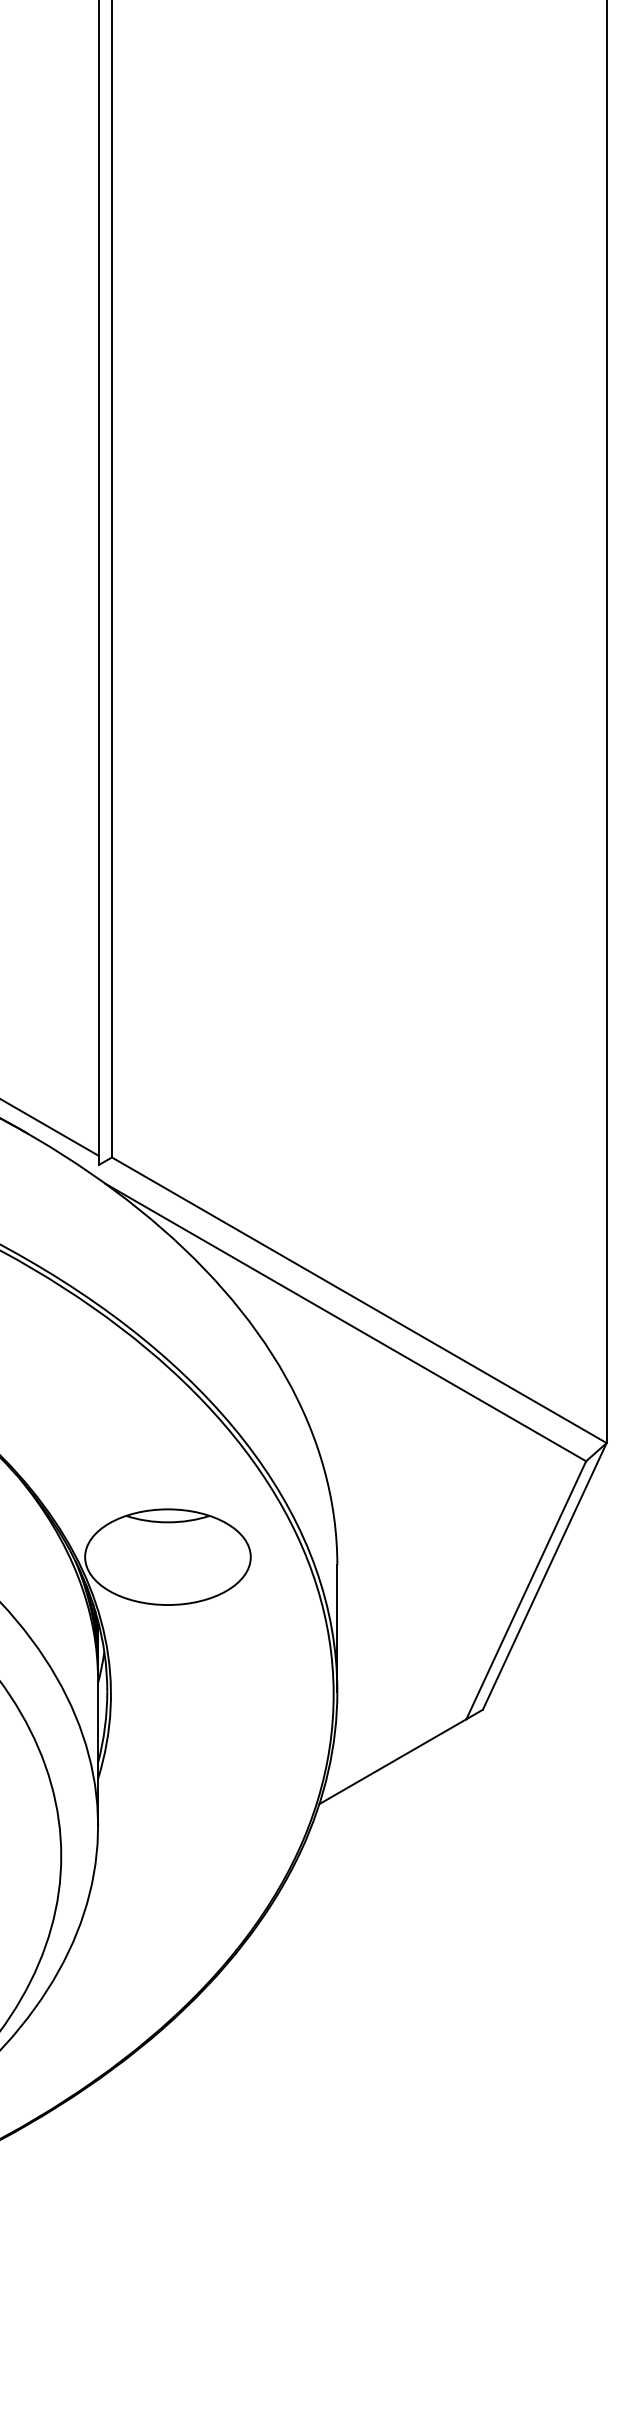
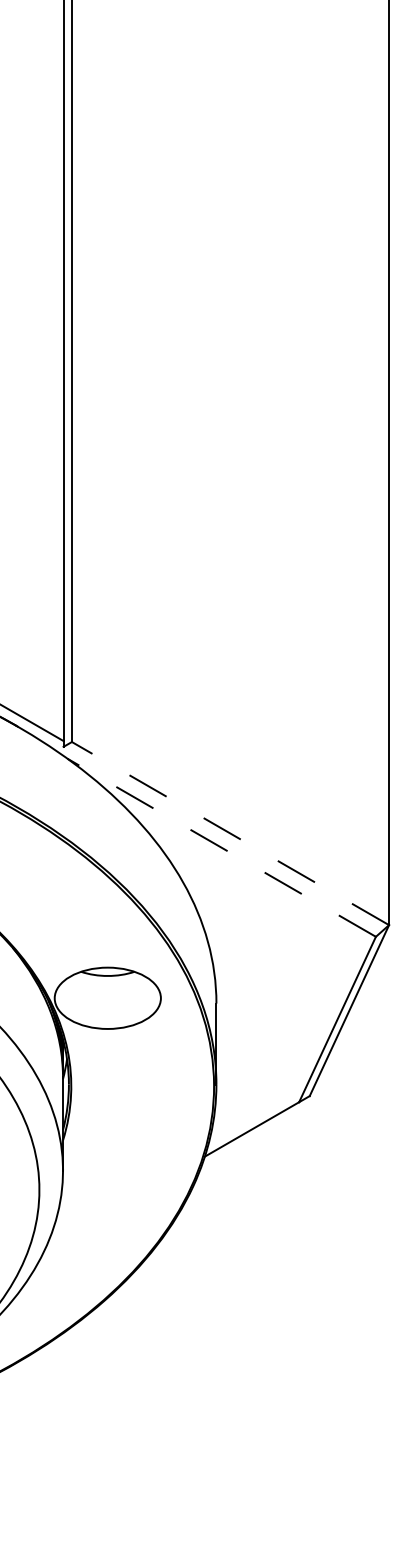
line: (359, 1300) -> (230, 833), solid -> dashed
line: (345, 1321) -> (221, 847), solid -> dashed

